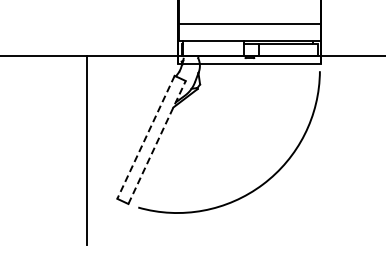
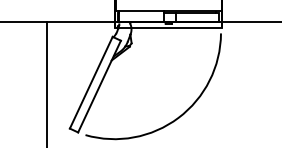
line: (146, 137) -> (91, 82), dashed -> solid
line: (157, 142) -> (99, 86), dashed -> solid

